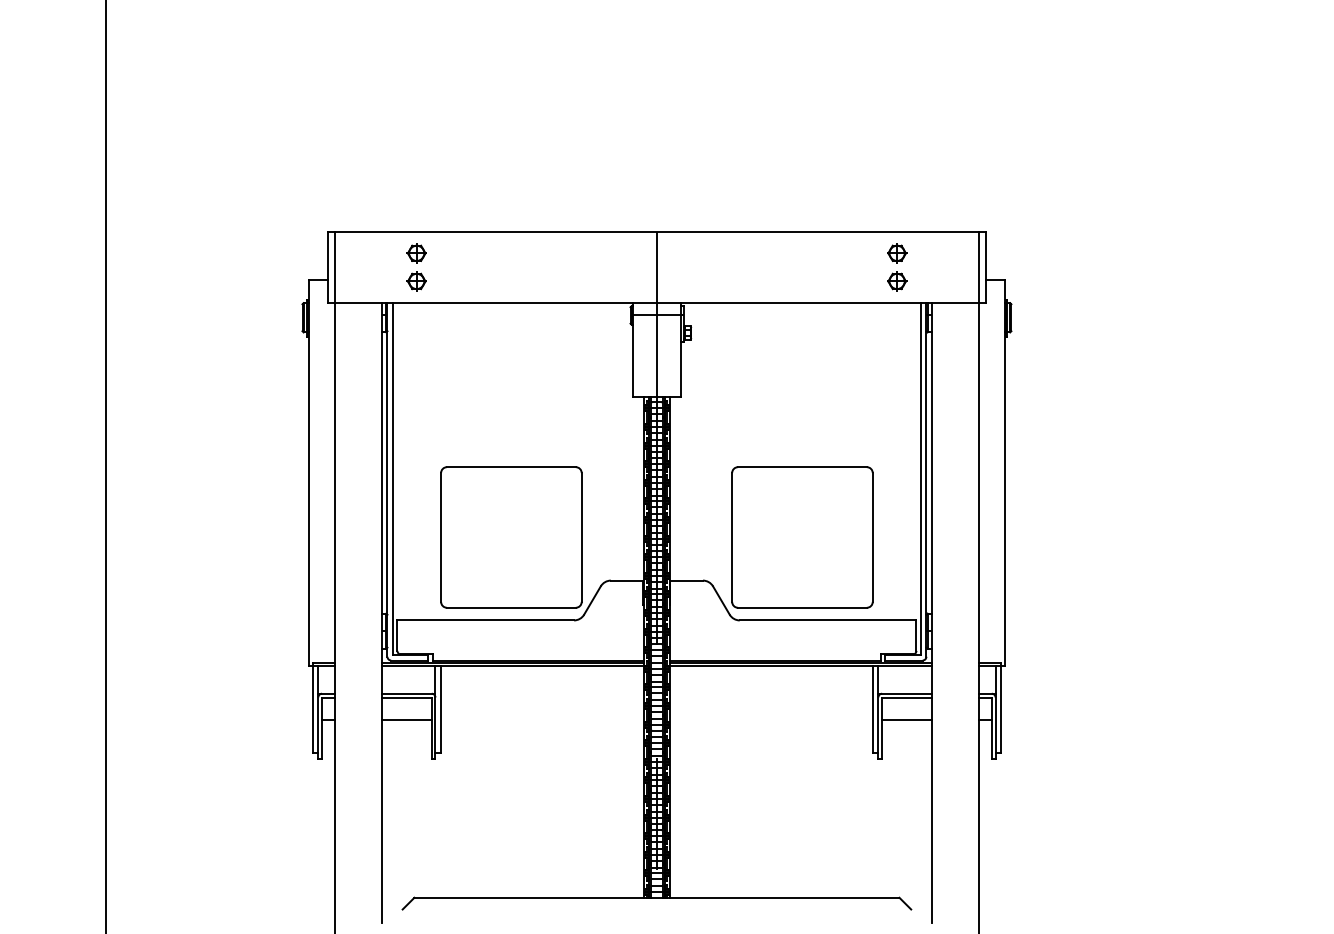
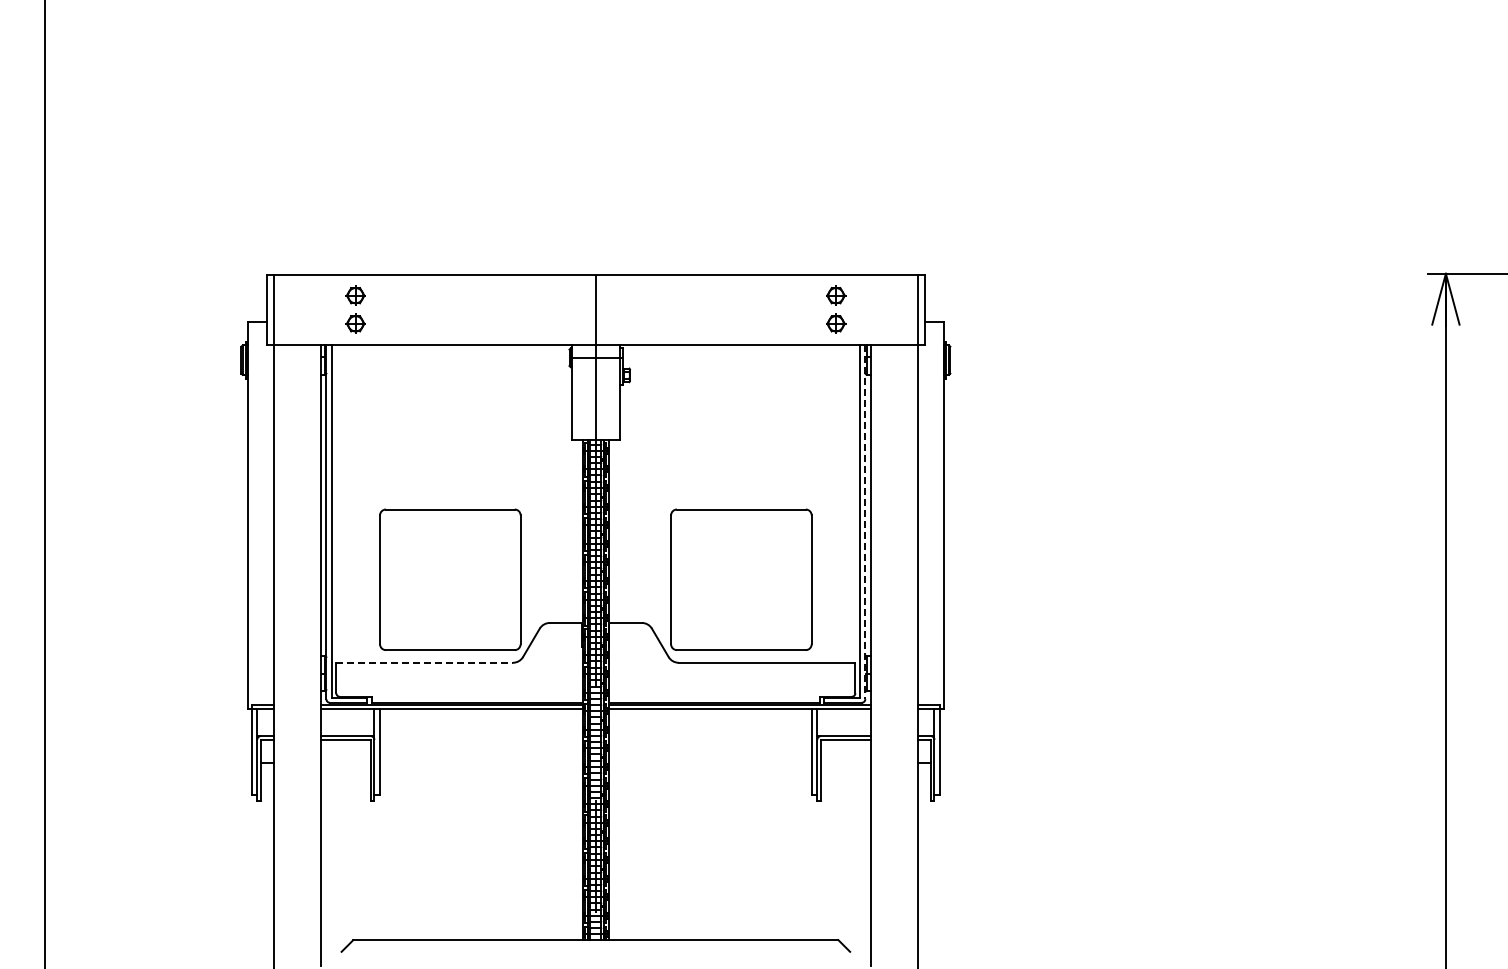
line: (926, 480) -> (865, 522), solid -> dashed
line: (486, 620) -> (425, 662), solid -> dashed
line: (406, 720) -> (345, 762), removed
line: (907, 720) -> (846, 762), removed

